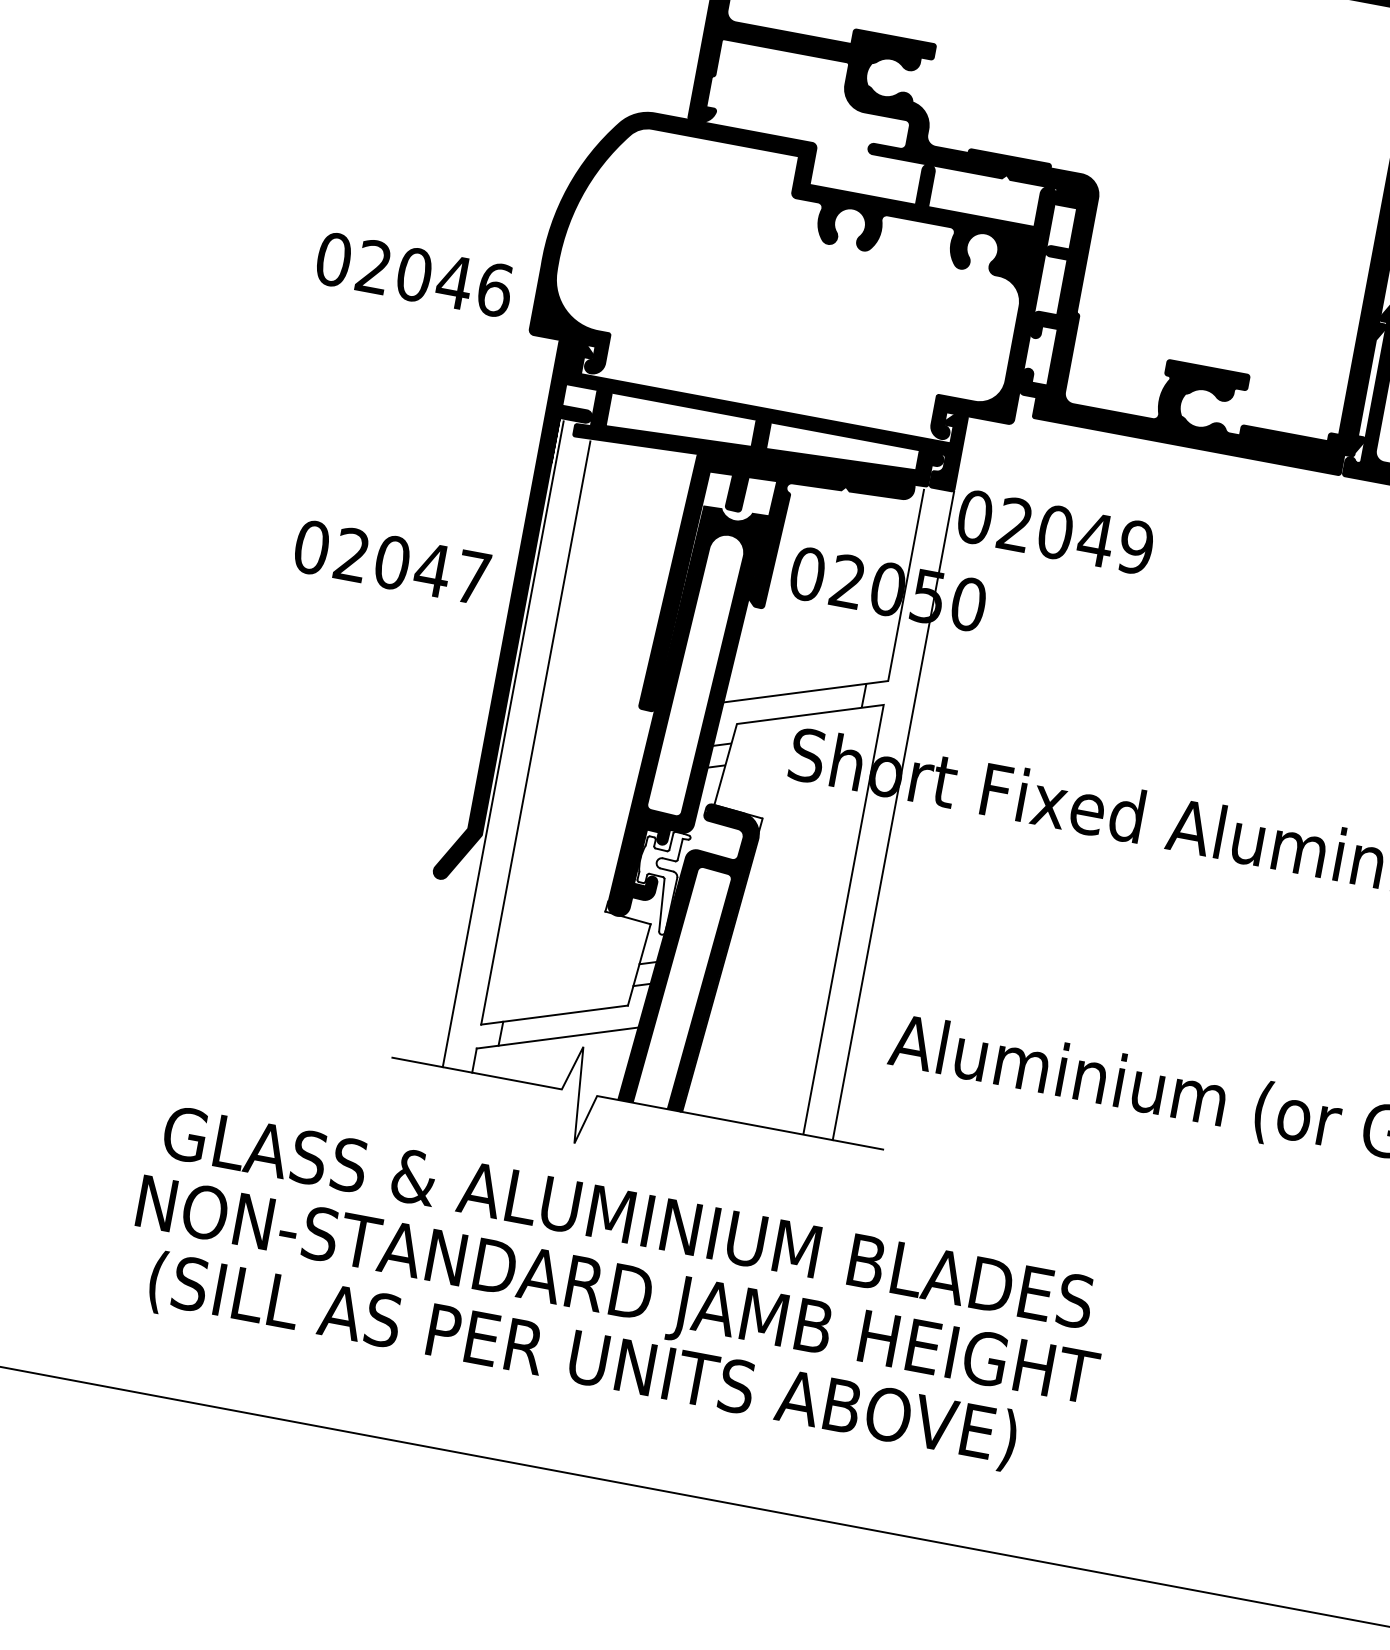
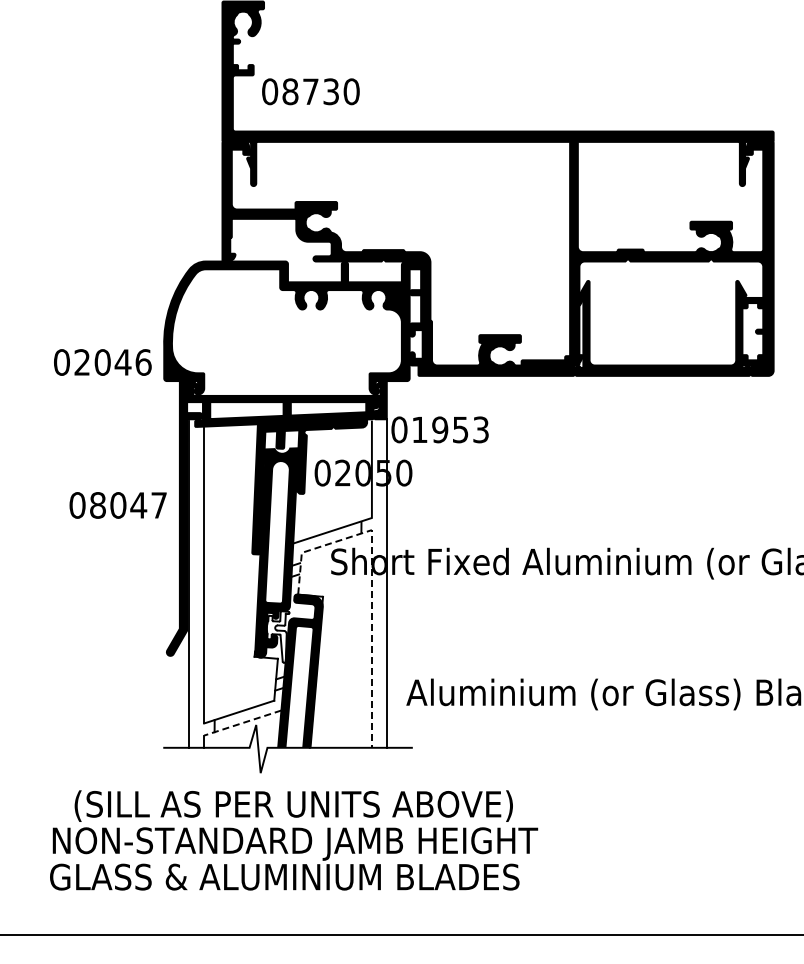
text: (1075, 535) -> (450, 429), 02049 -> 01953
text: (351, 555) -> (97, 505), 02047 -> 08047
line: (864, 804) -> (371, 580), solid -> dashed
line: (556, 1038) -> (242, 723), solid -> dashed
text: (627, 1219) -> (293, 805), GLASS & ALUMINIUM BLADES -> (SILL AS PER UNITS ABOVE)
text: (582, 1360) -> (284, 878), (SILL AS PER UNITS ABOVE) -> GLASS & ALUMINIUM BLADES

